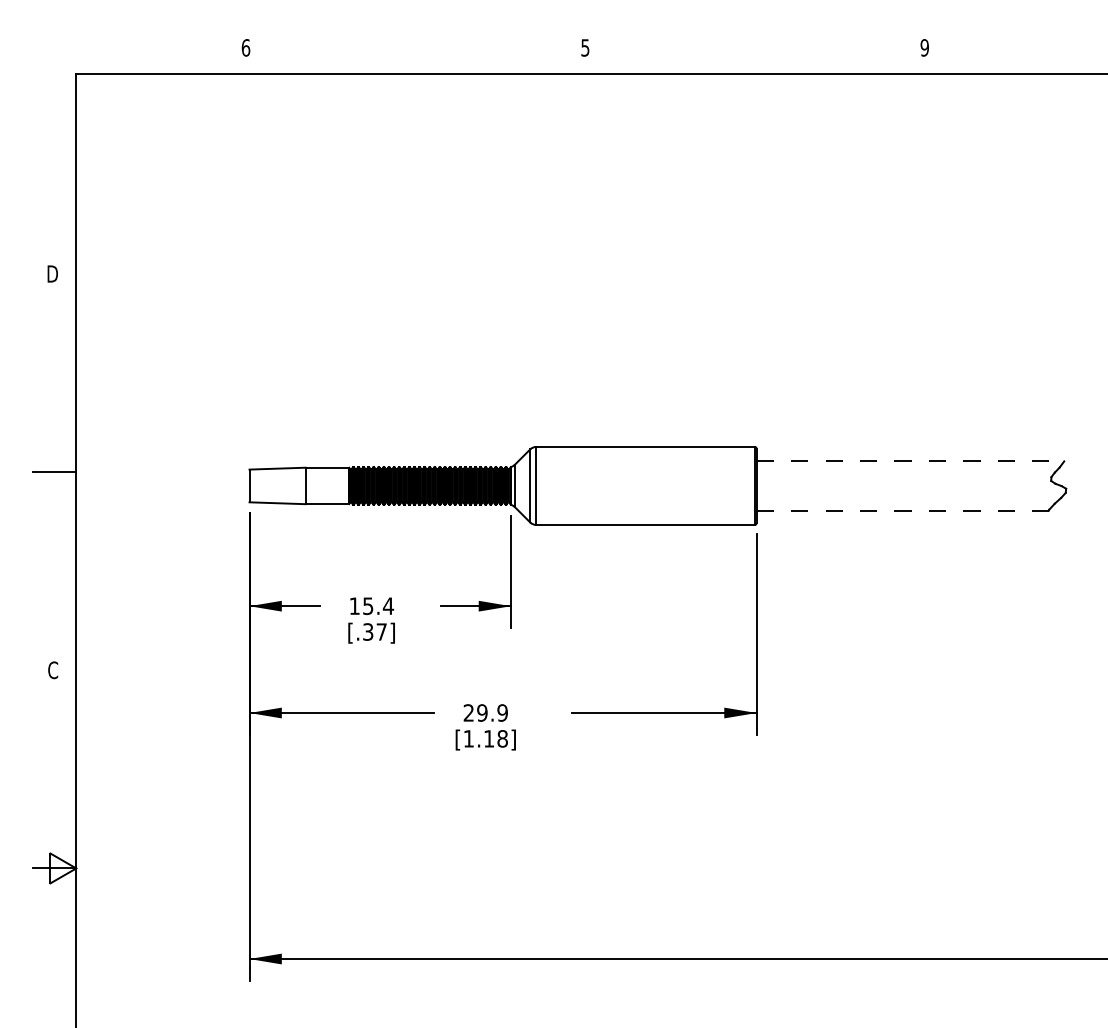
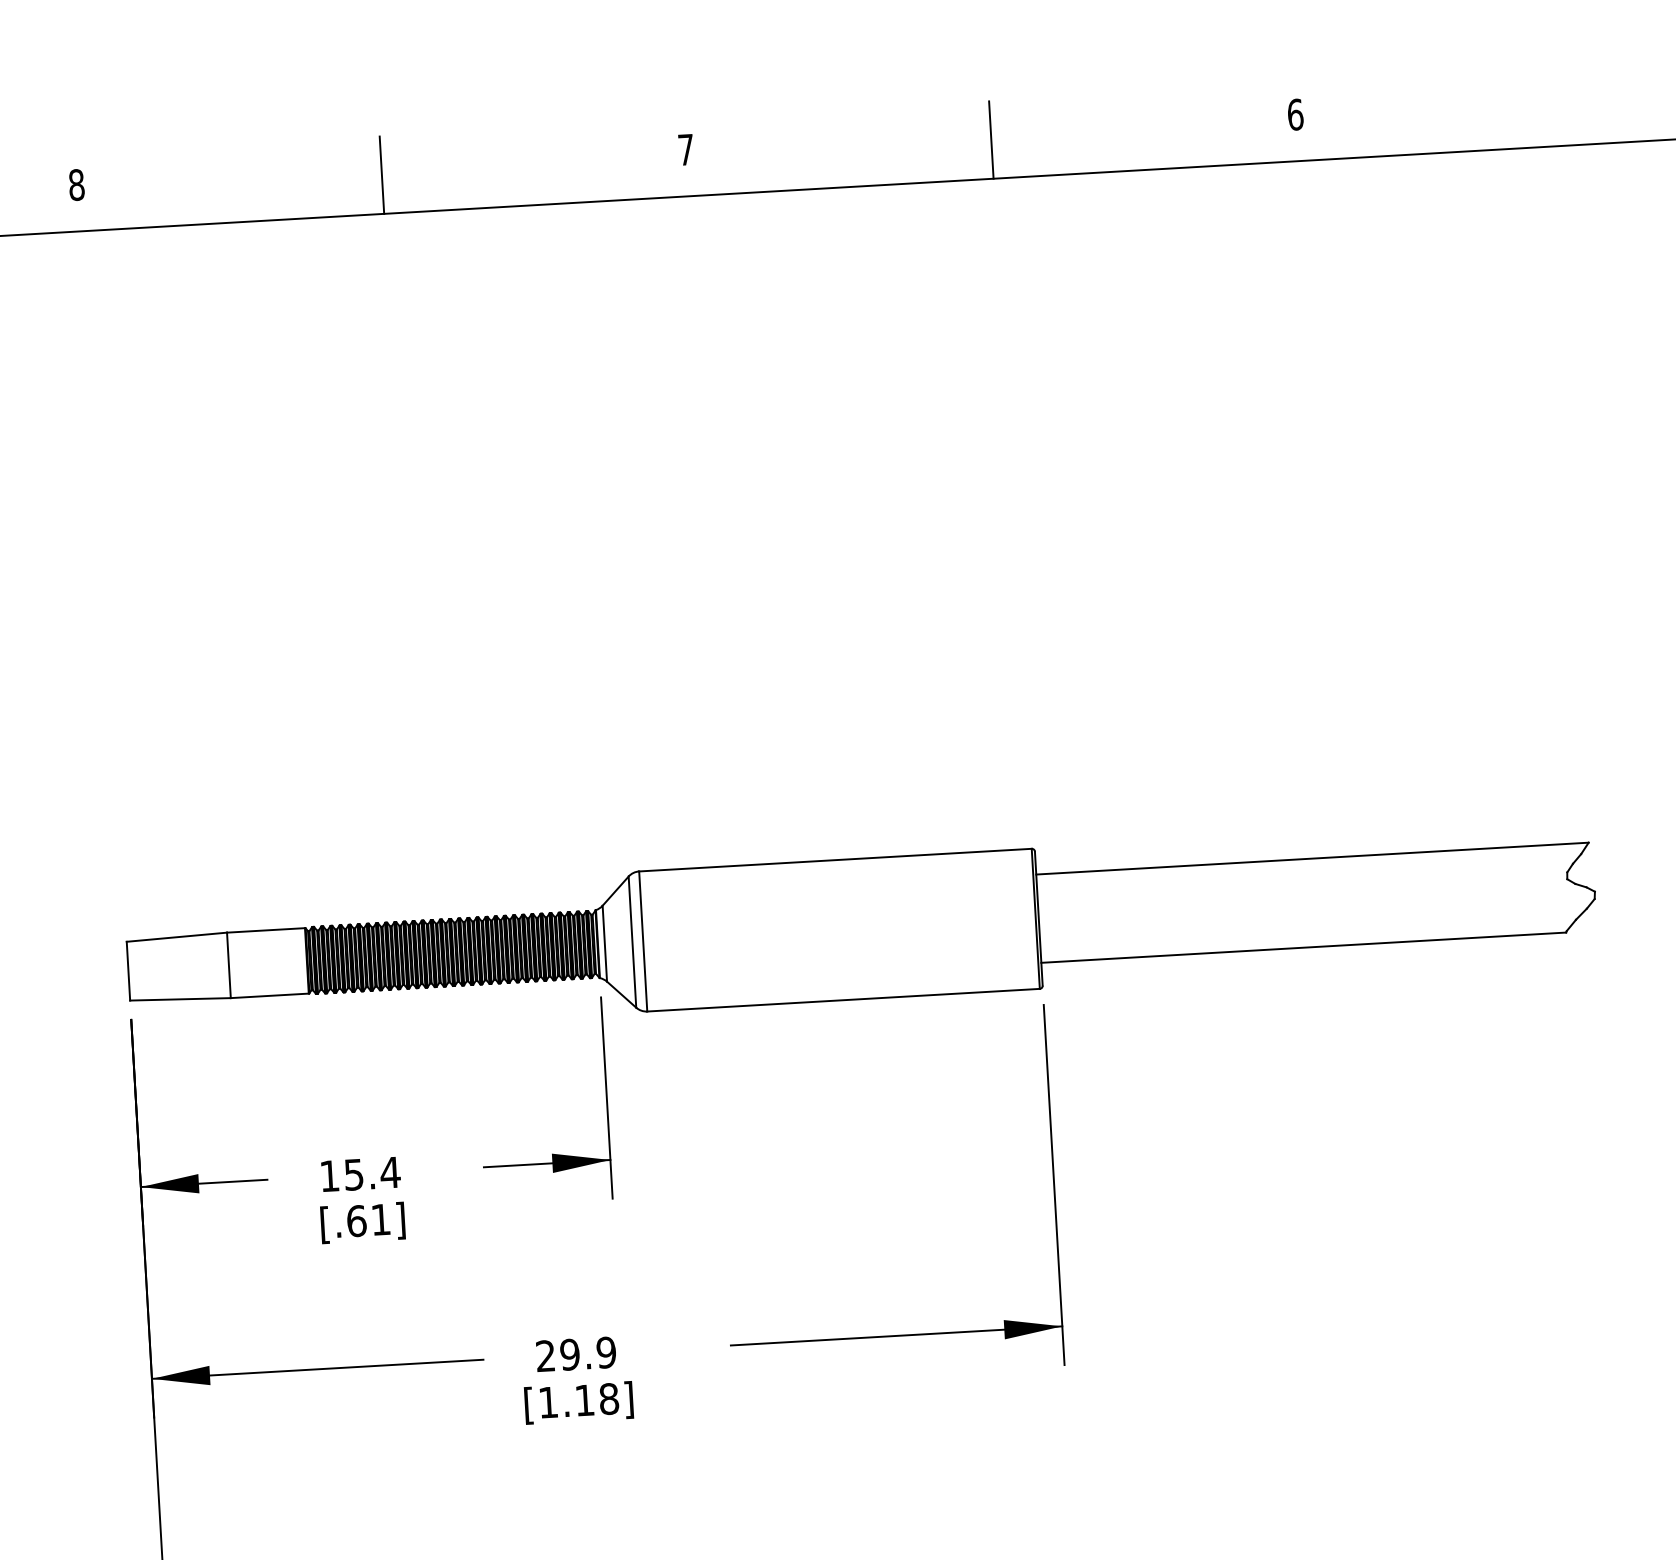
text: (245, 47) -> (75, 184), 6 -> 8
text: (585, 47) -> (686, 149), 5 -> 7
text: (924, 47) -> (1294, 114), 9 -> 6
line: (415, 51) -> (381, 173), added
line: (755, 51) -> (991, 138), added
line: (910, 461) -> (1312, 858), dashed -> solid
line: (903, 510) -> (1305, 947), dashed -> solid
text: (374, 631) -> (367, 1219), [.37] -> [.61]

